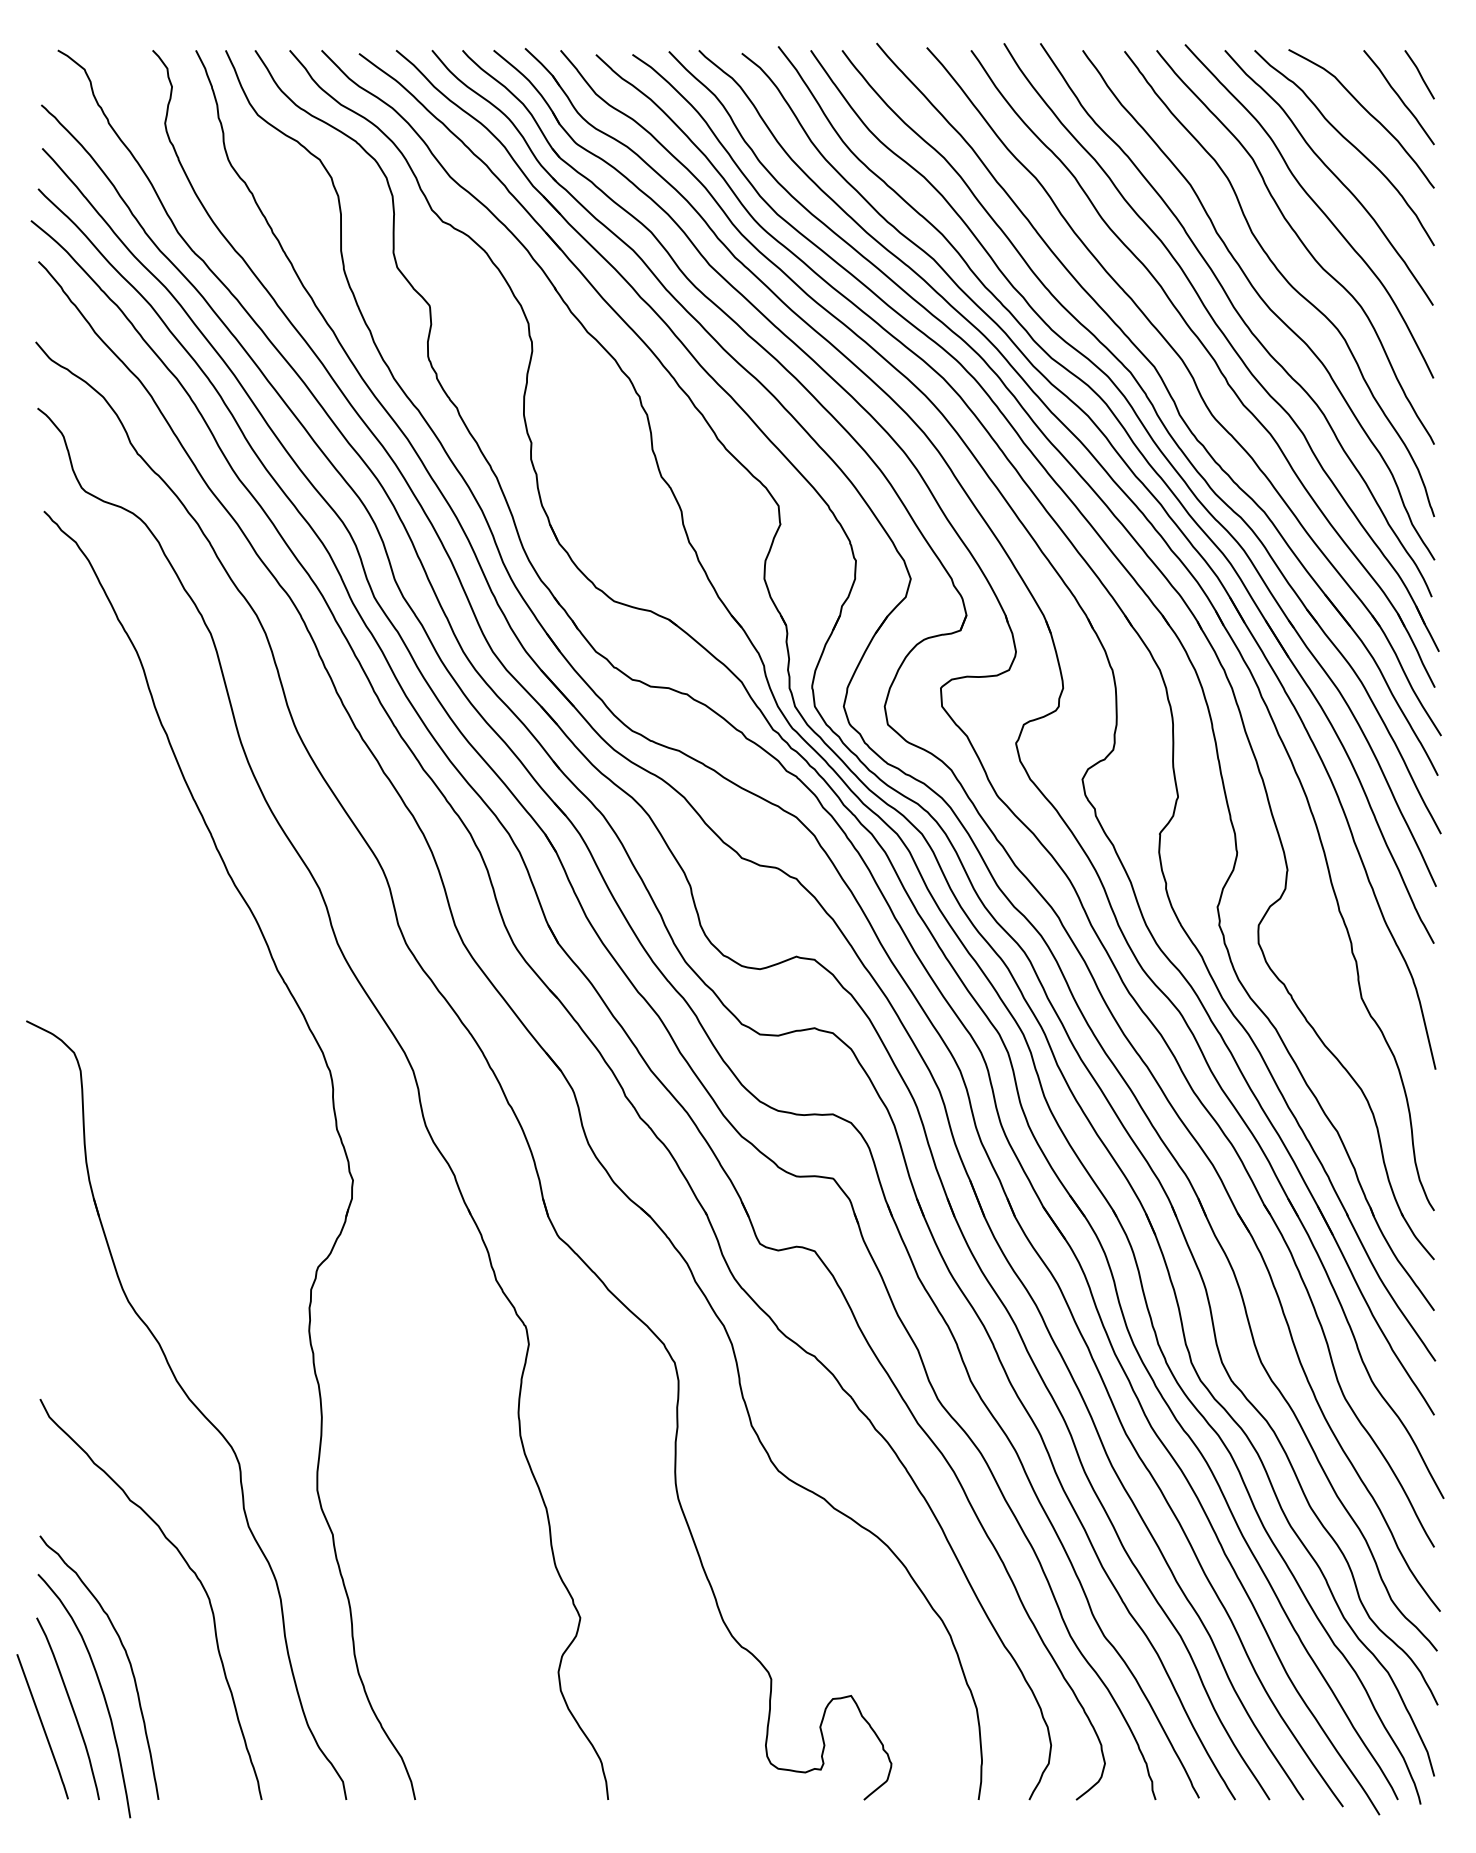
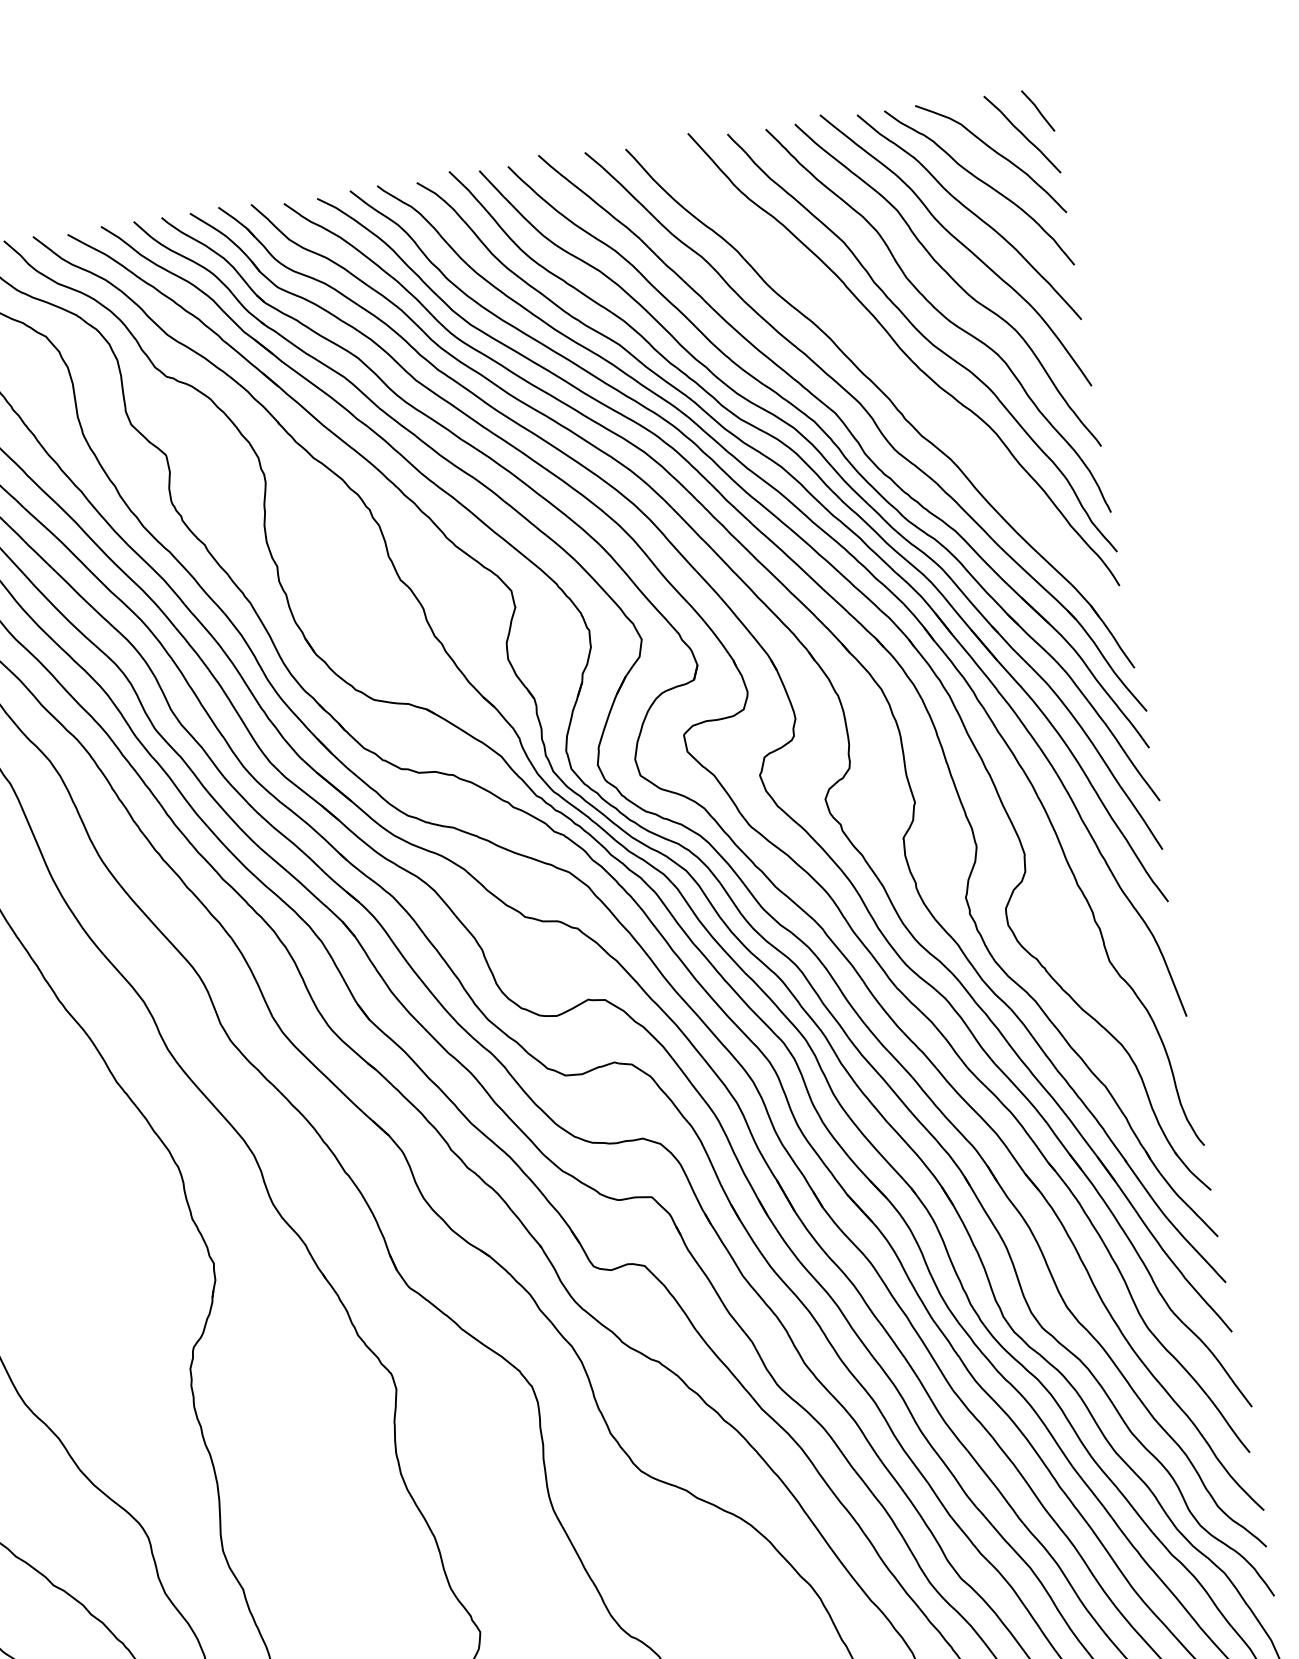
part: (1228, 343) -> (899, 381), removed

